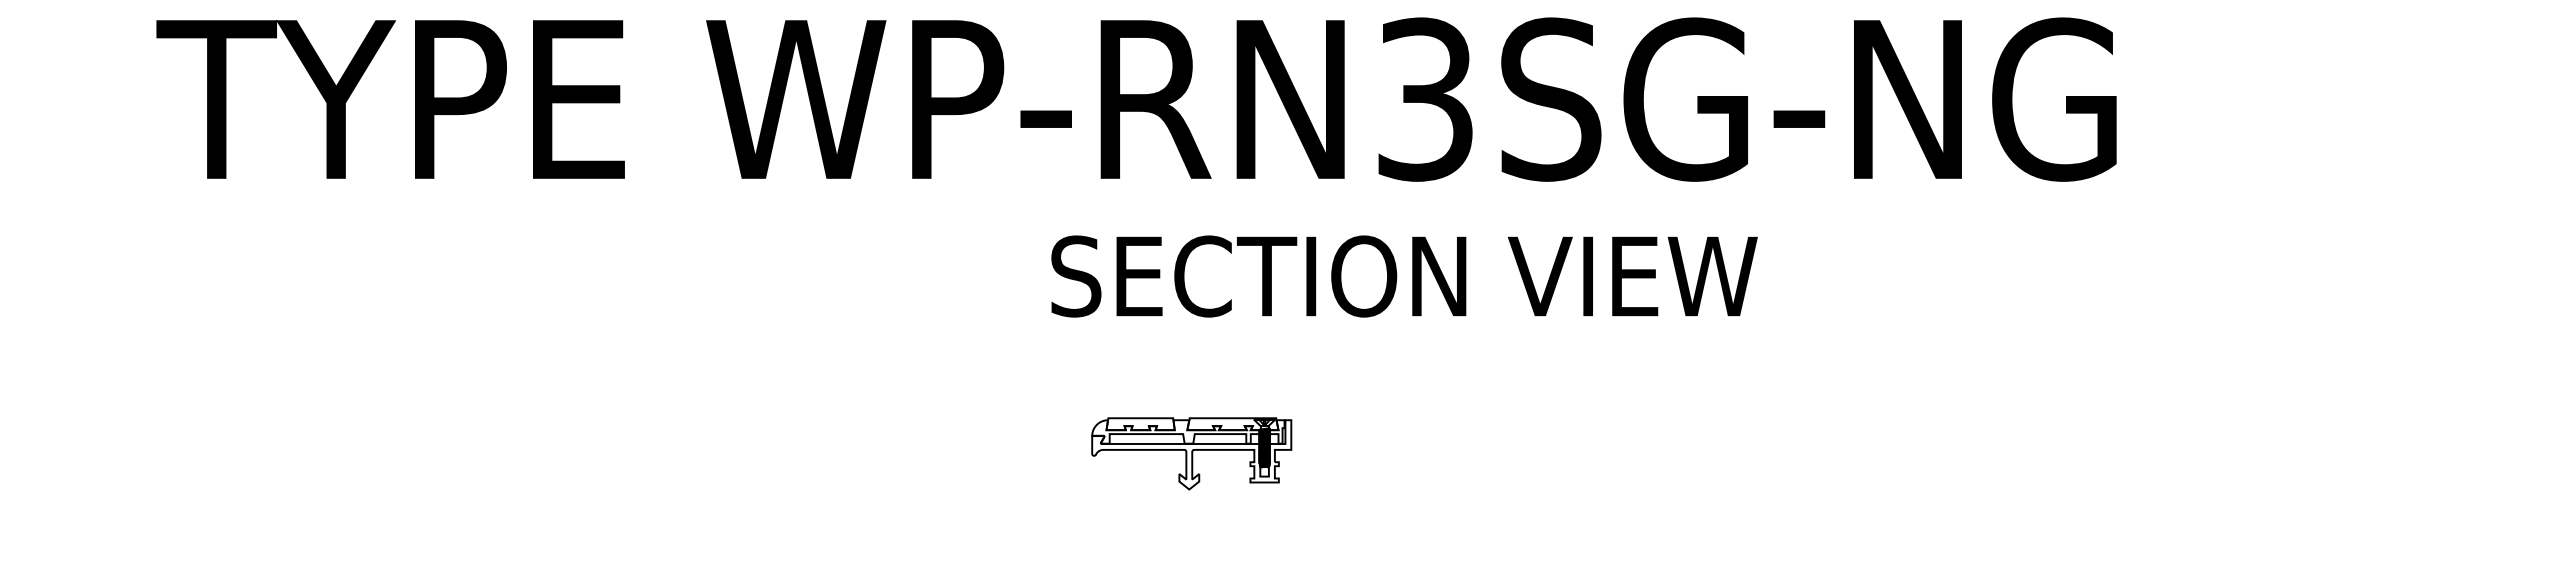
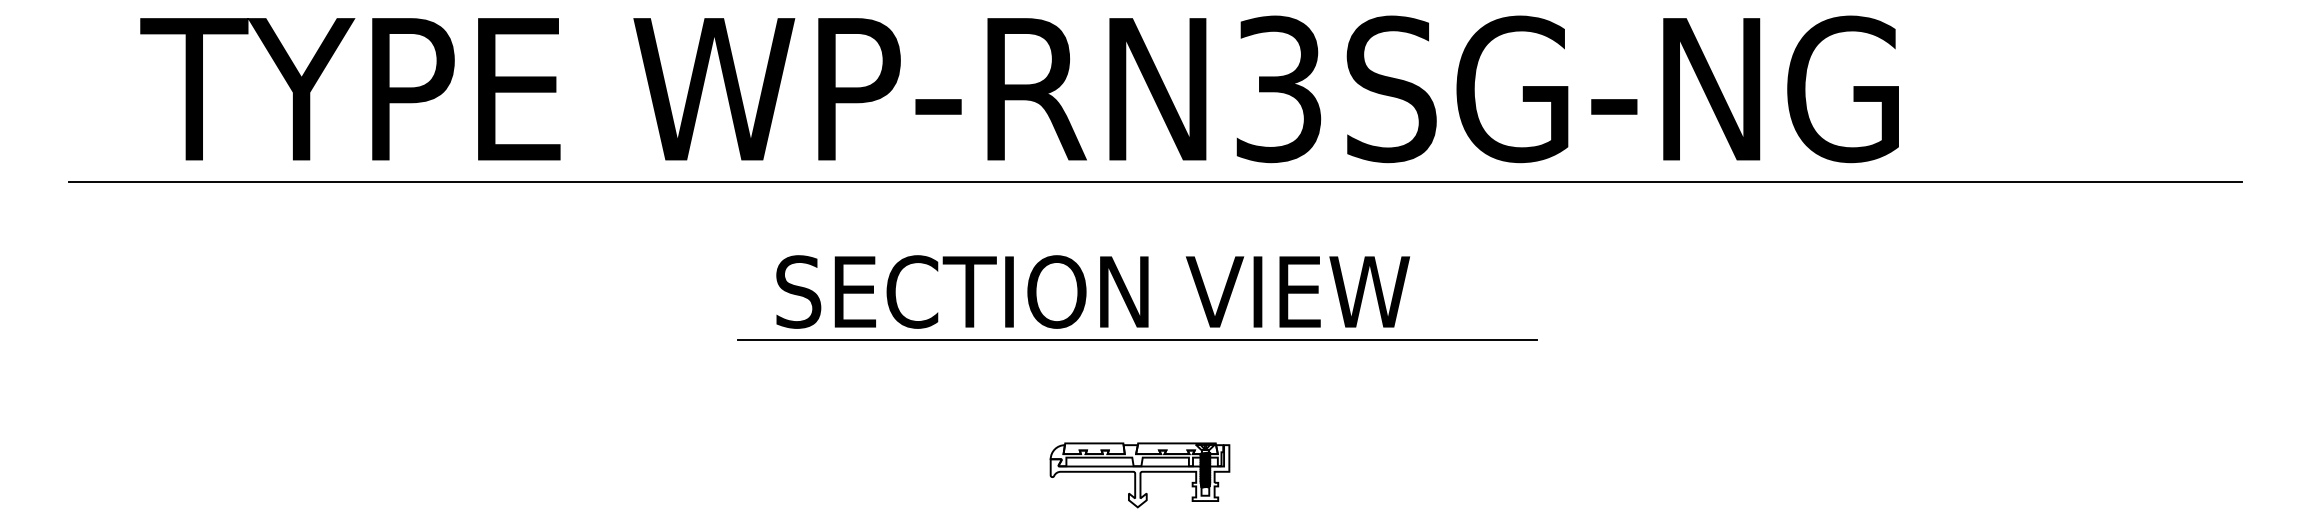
line: (1287, 202) -> (1155, 181), added
text: (1404, 276) -> (1093, 292), moved
line: (1267, 379) -> (1137, 340), added
part: (1191, 453) -> (1139, 475), moved

